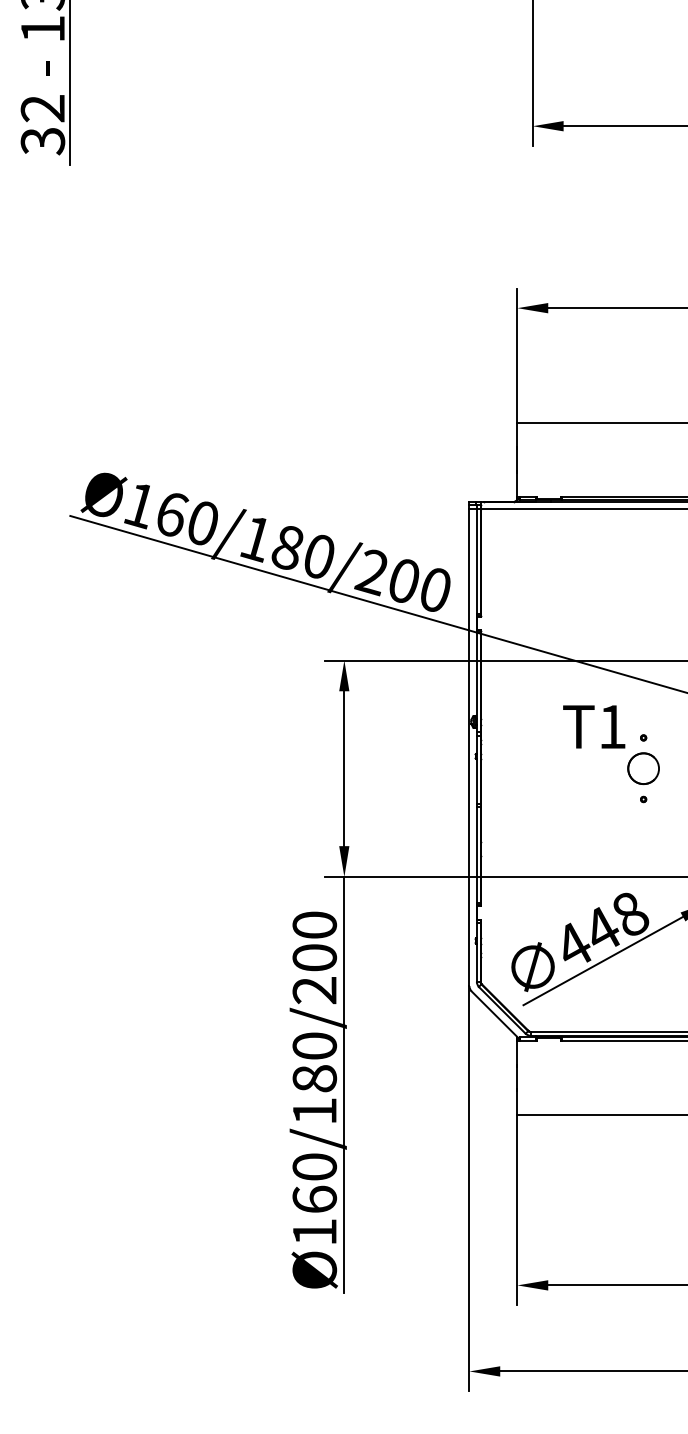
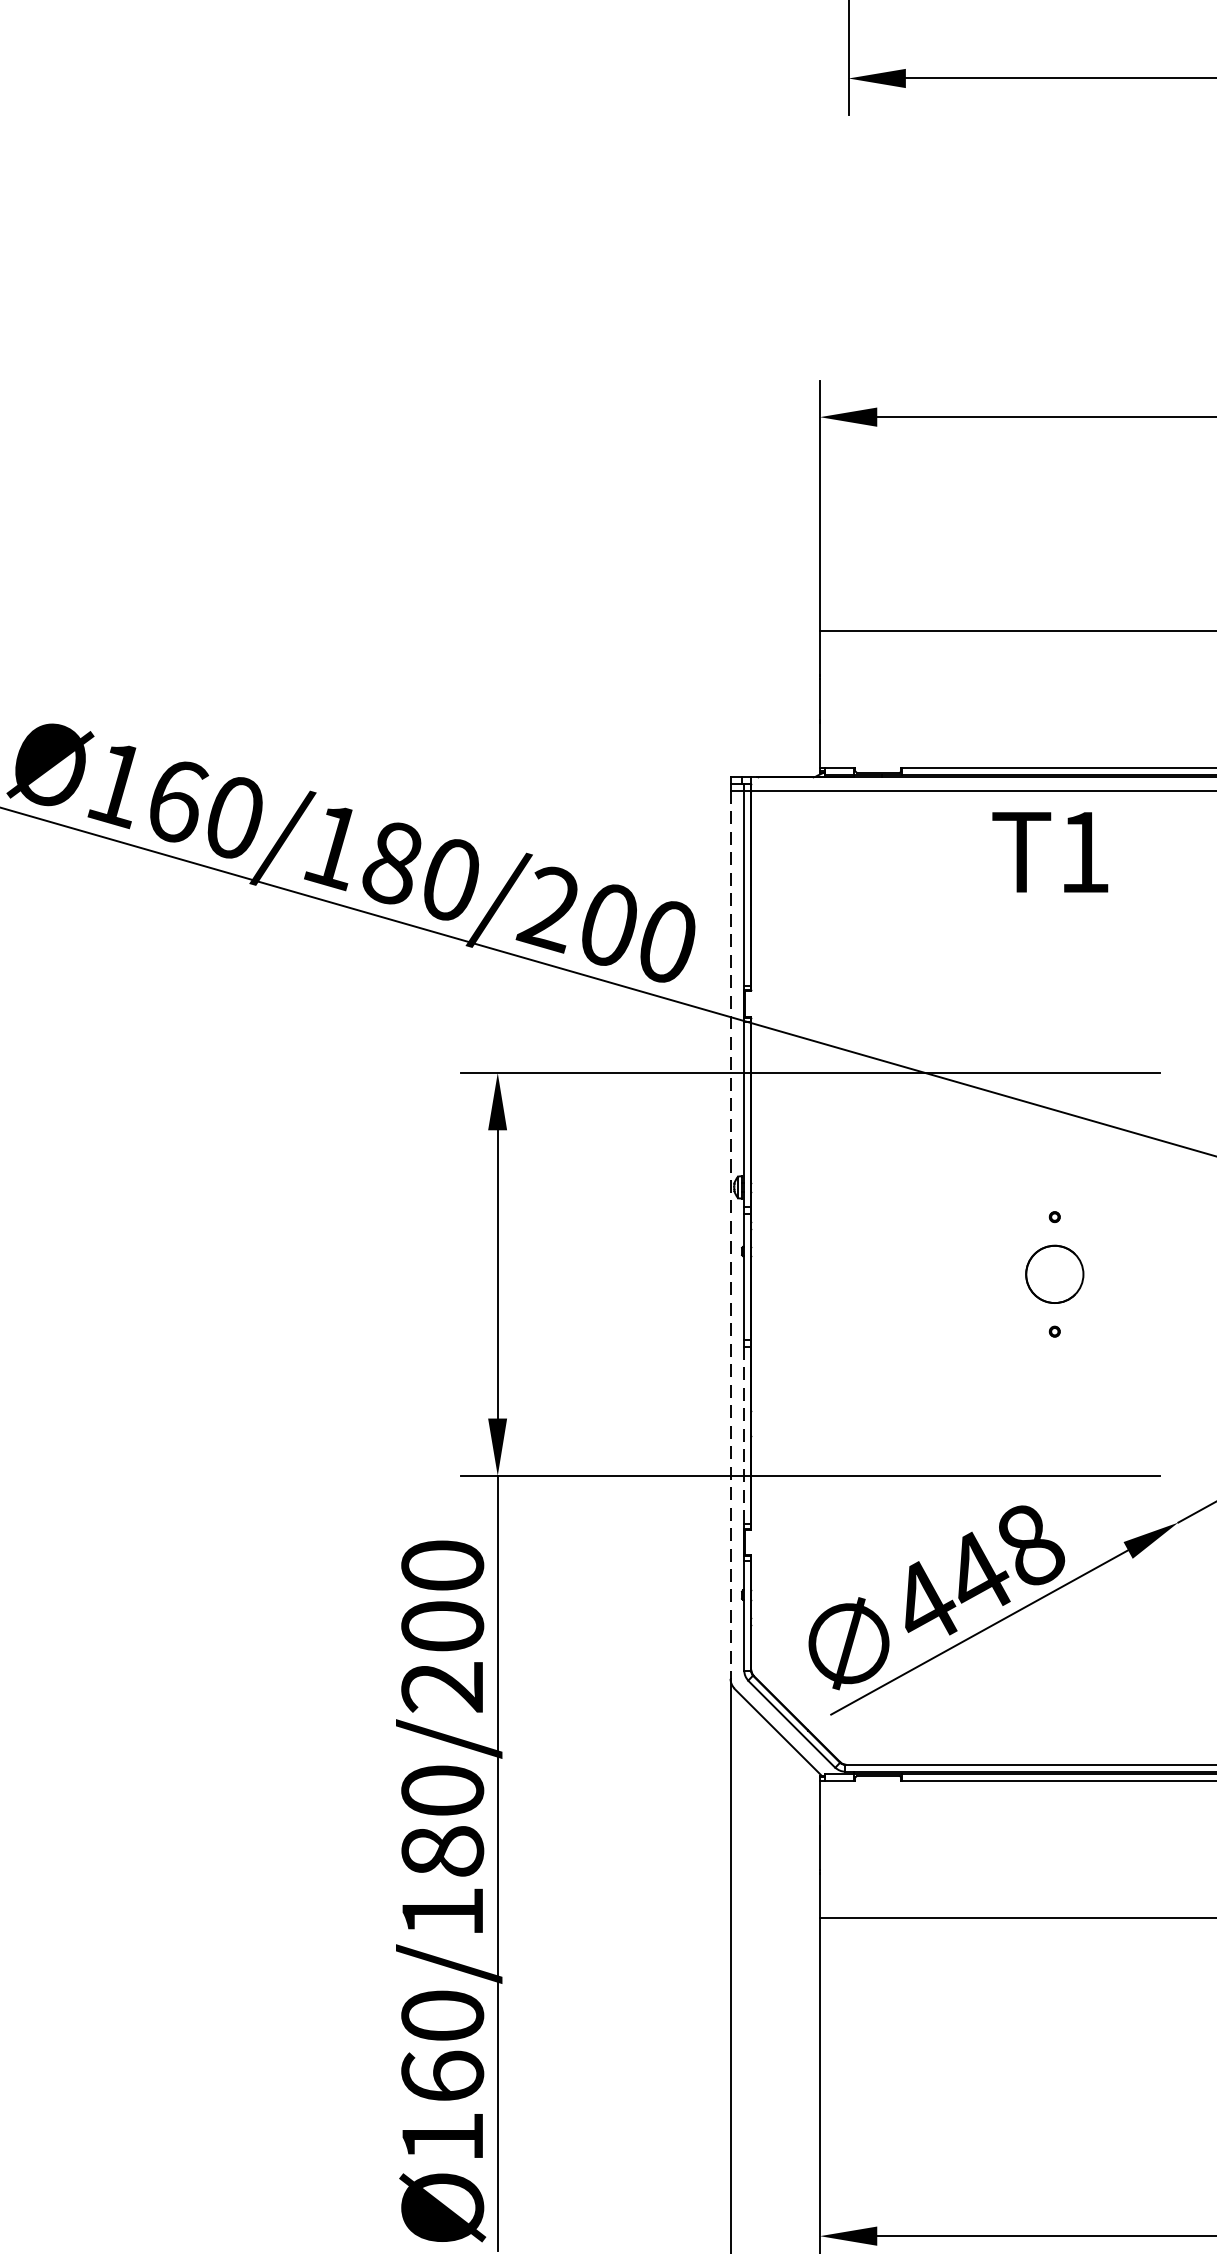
text: (594, 726) -> (1050, 851), moved
line: (469, 747) -> (730, 1234), solid -> dashed
line: (476, 855) -> (743, 1435), solid -> dashed

